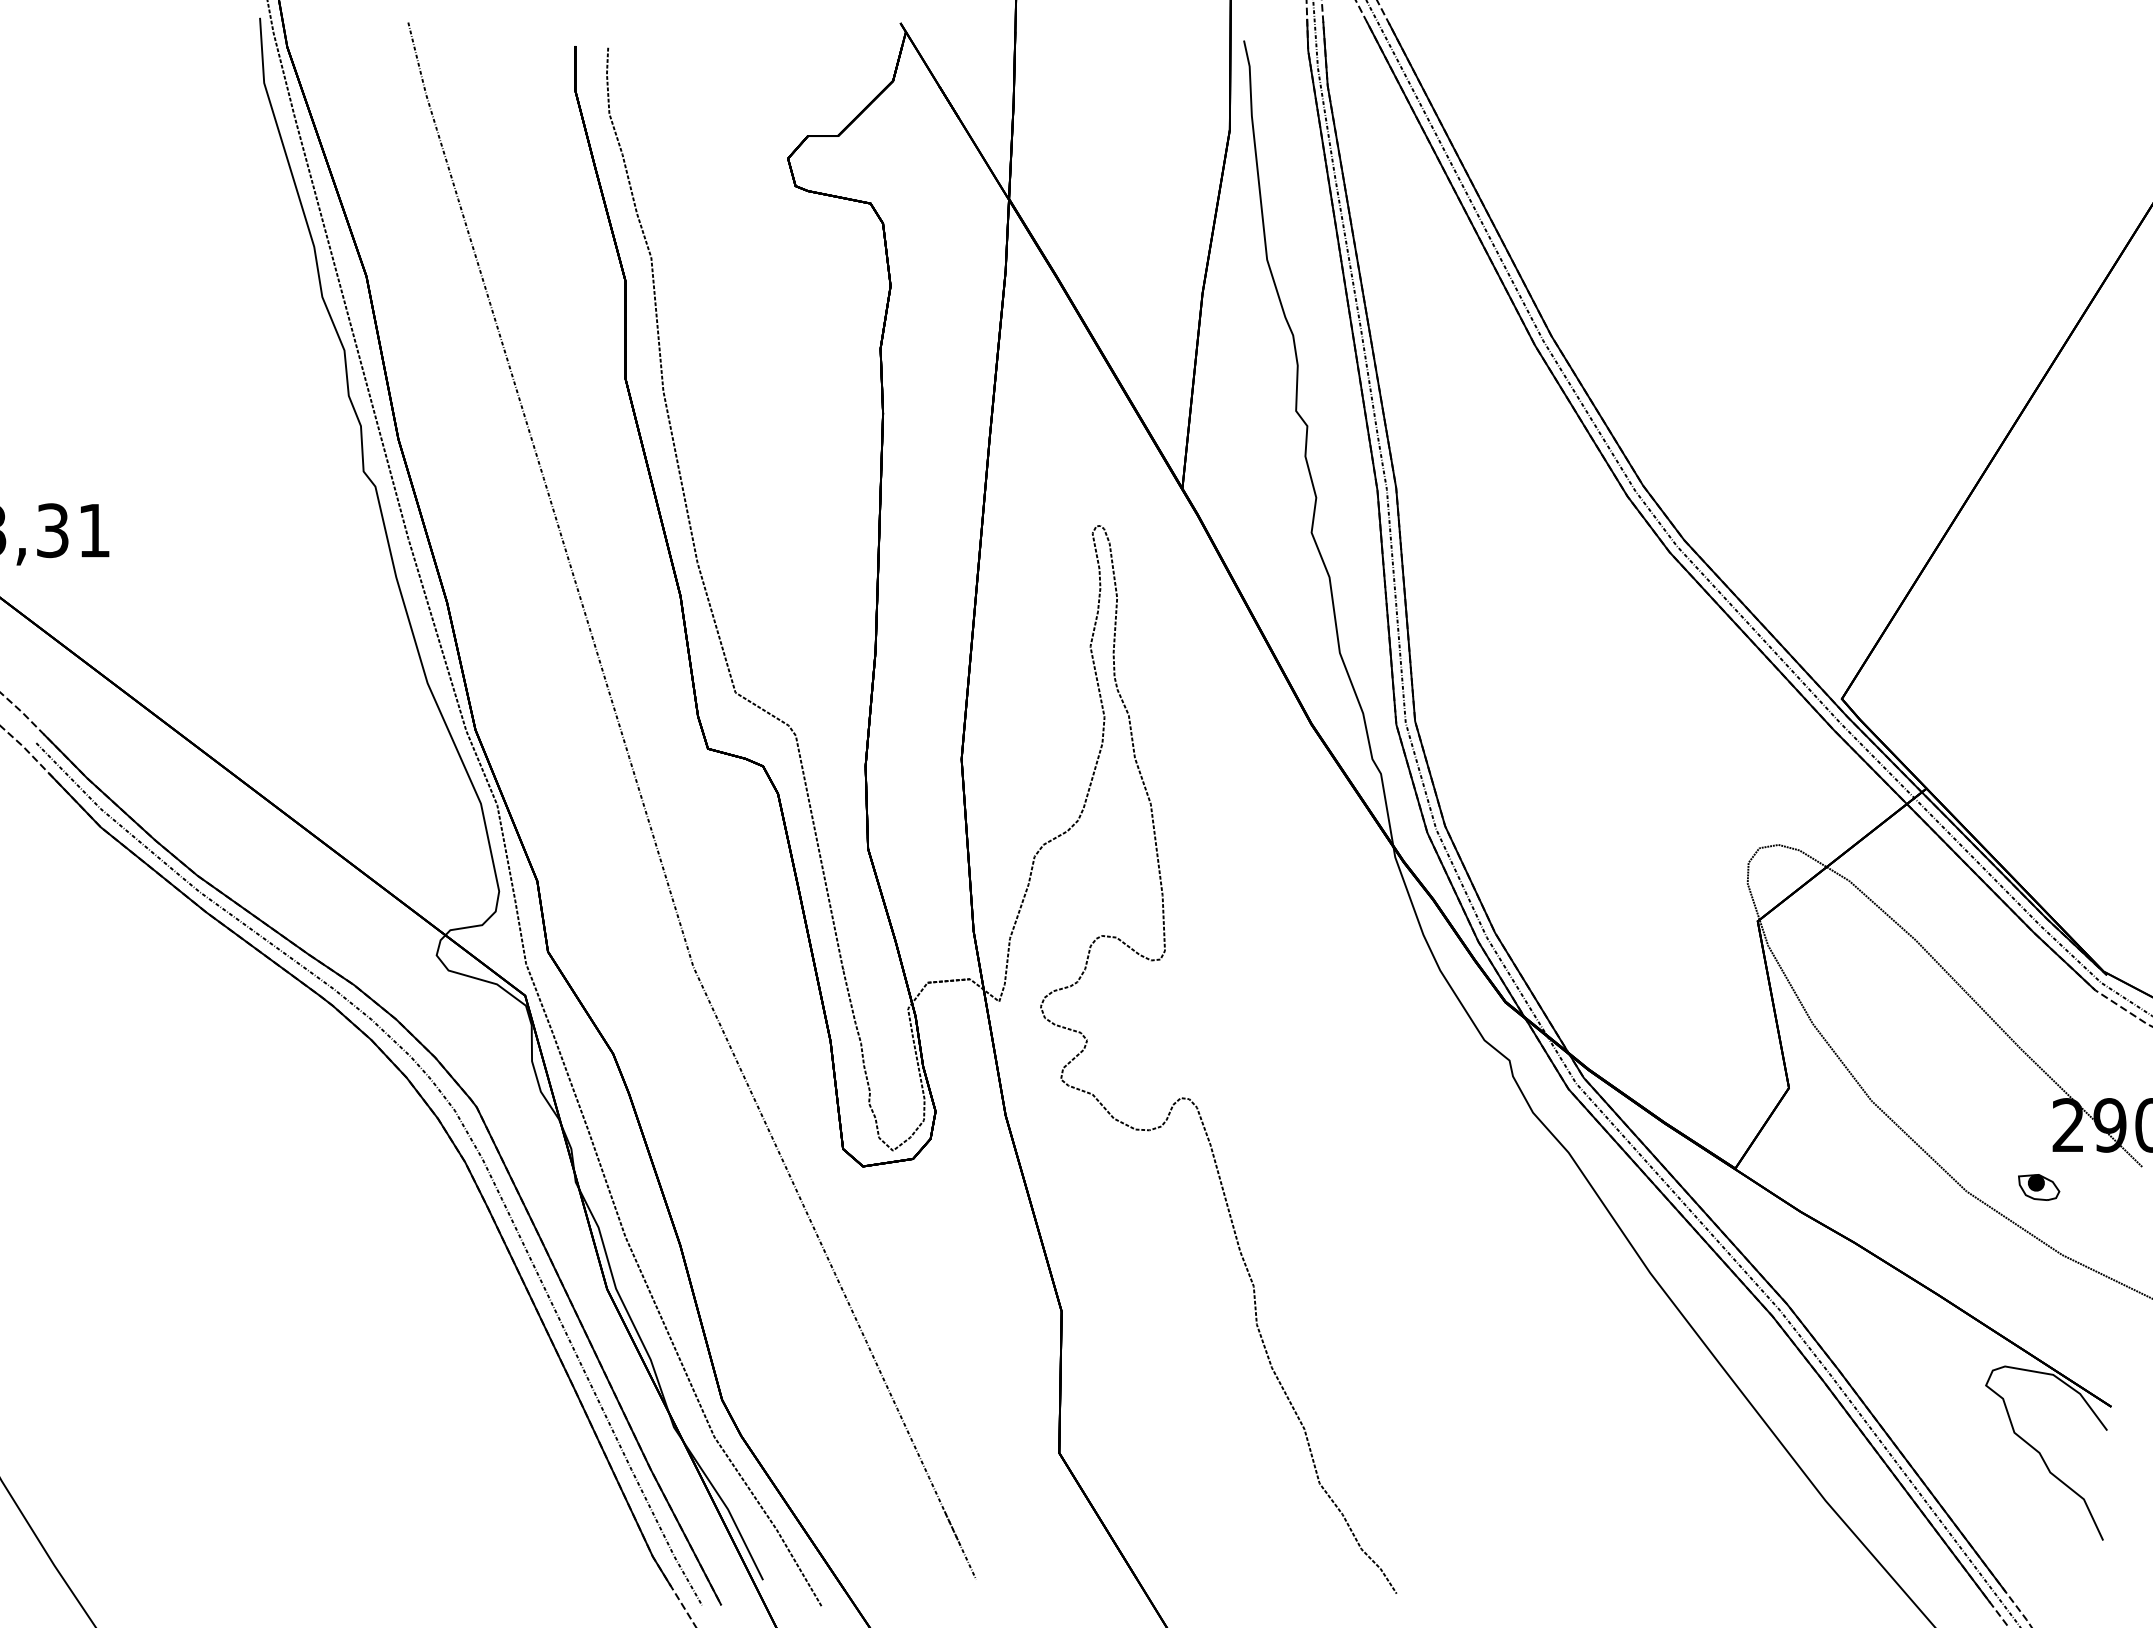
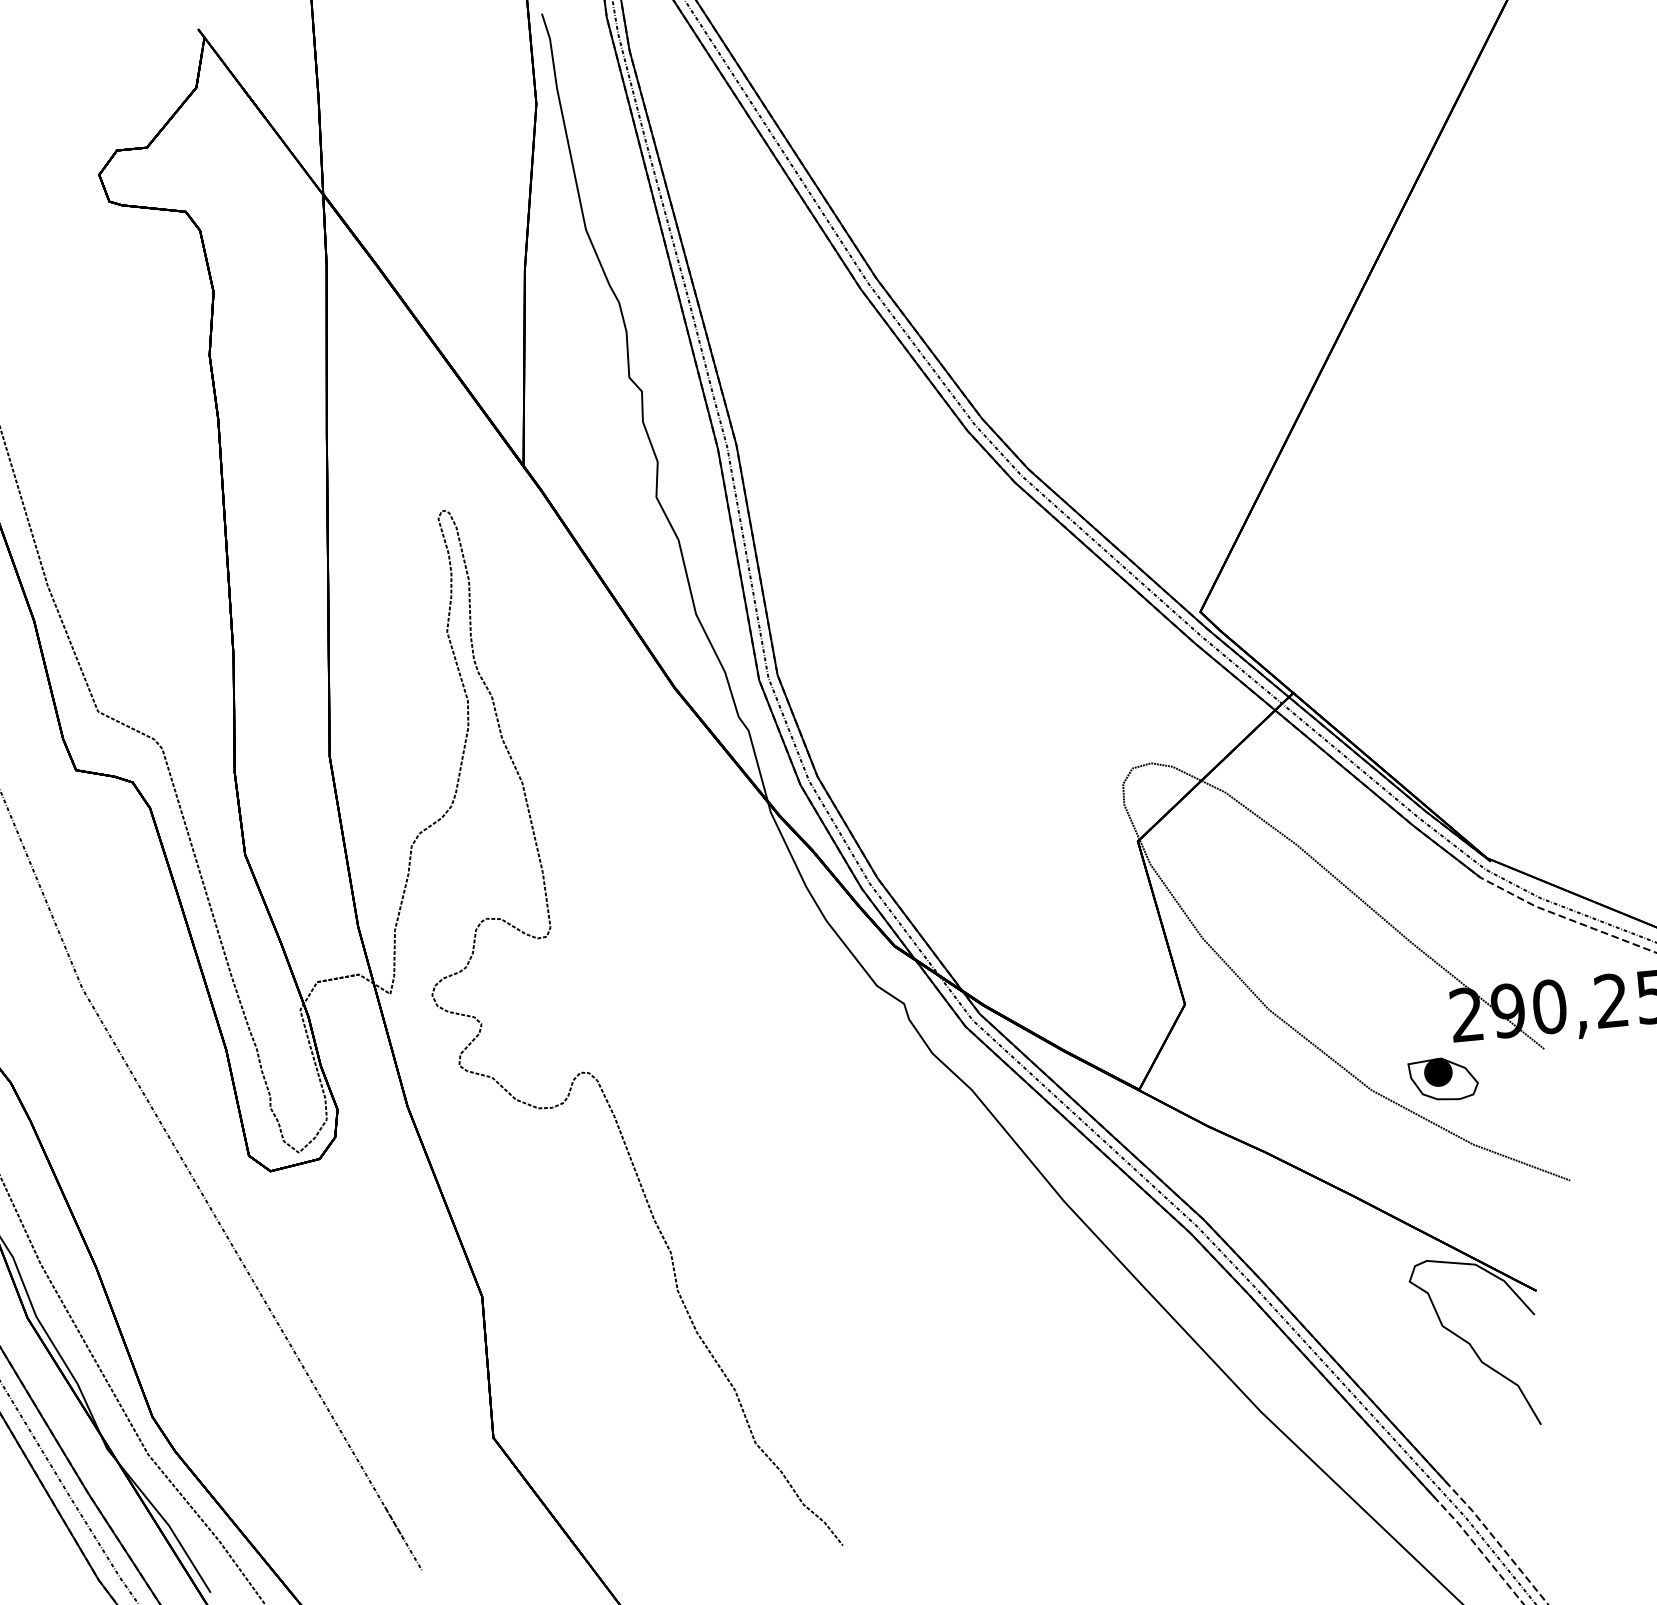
part: (2038, 1187) -> (1442, 1079), size x1.67

